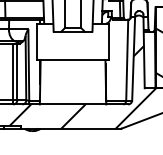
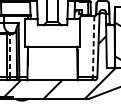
line: (127, 60) -> (93, 47), solid -> dashed
line: (17, 71) -> (10, 55), solid -> dashed

